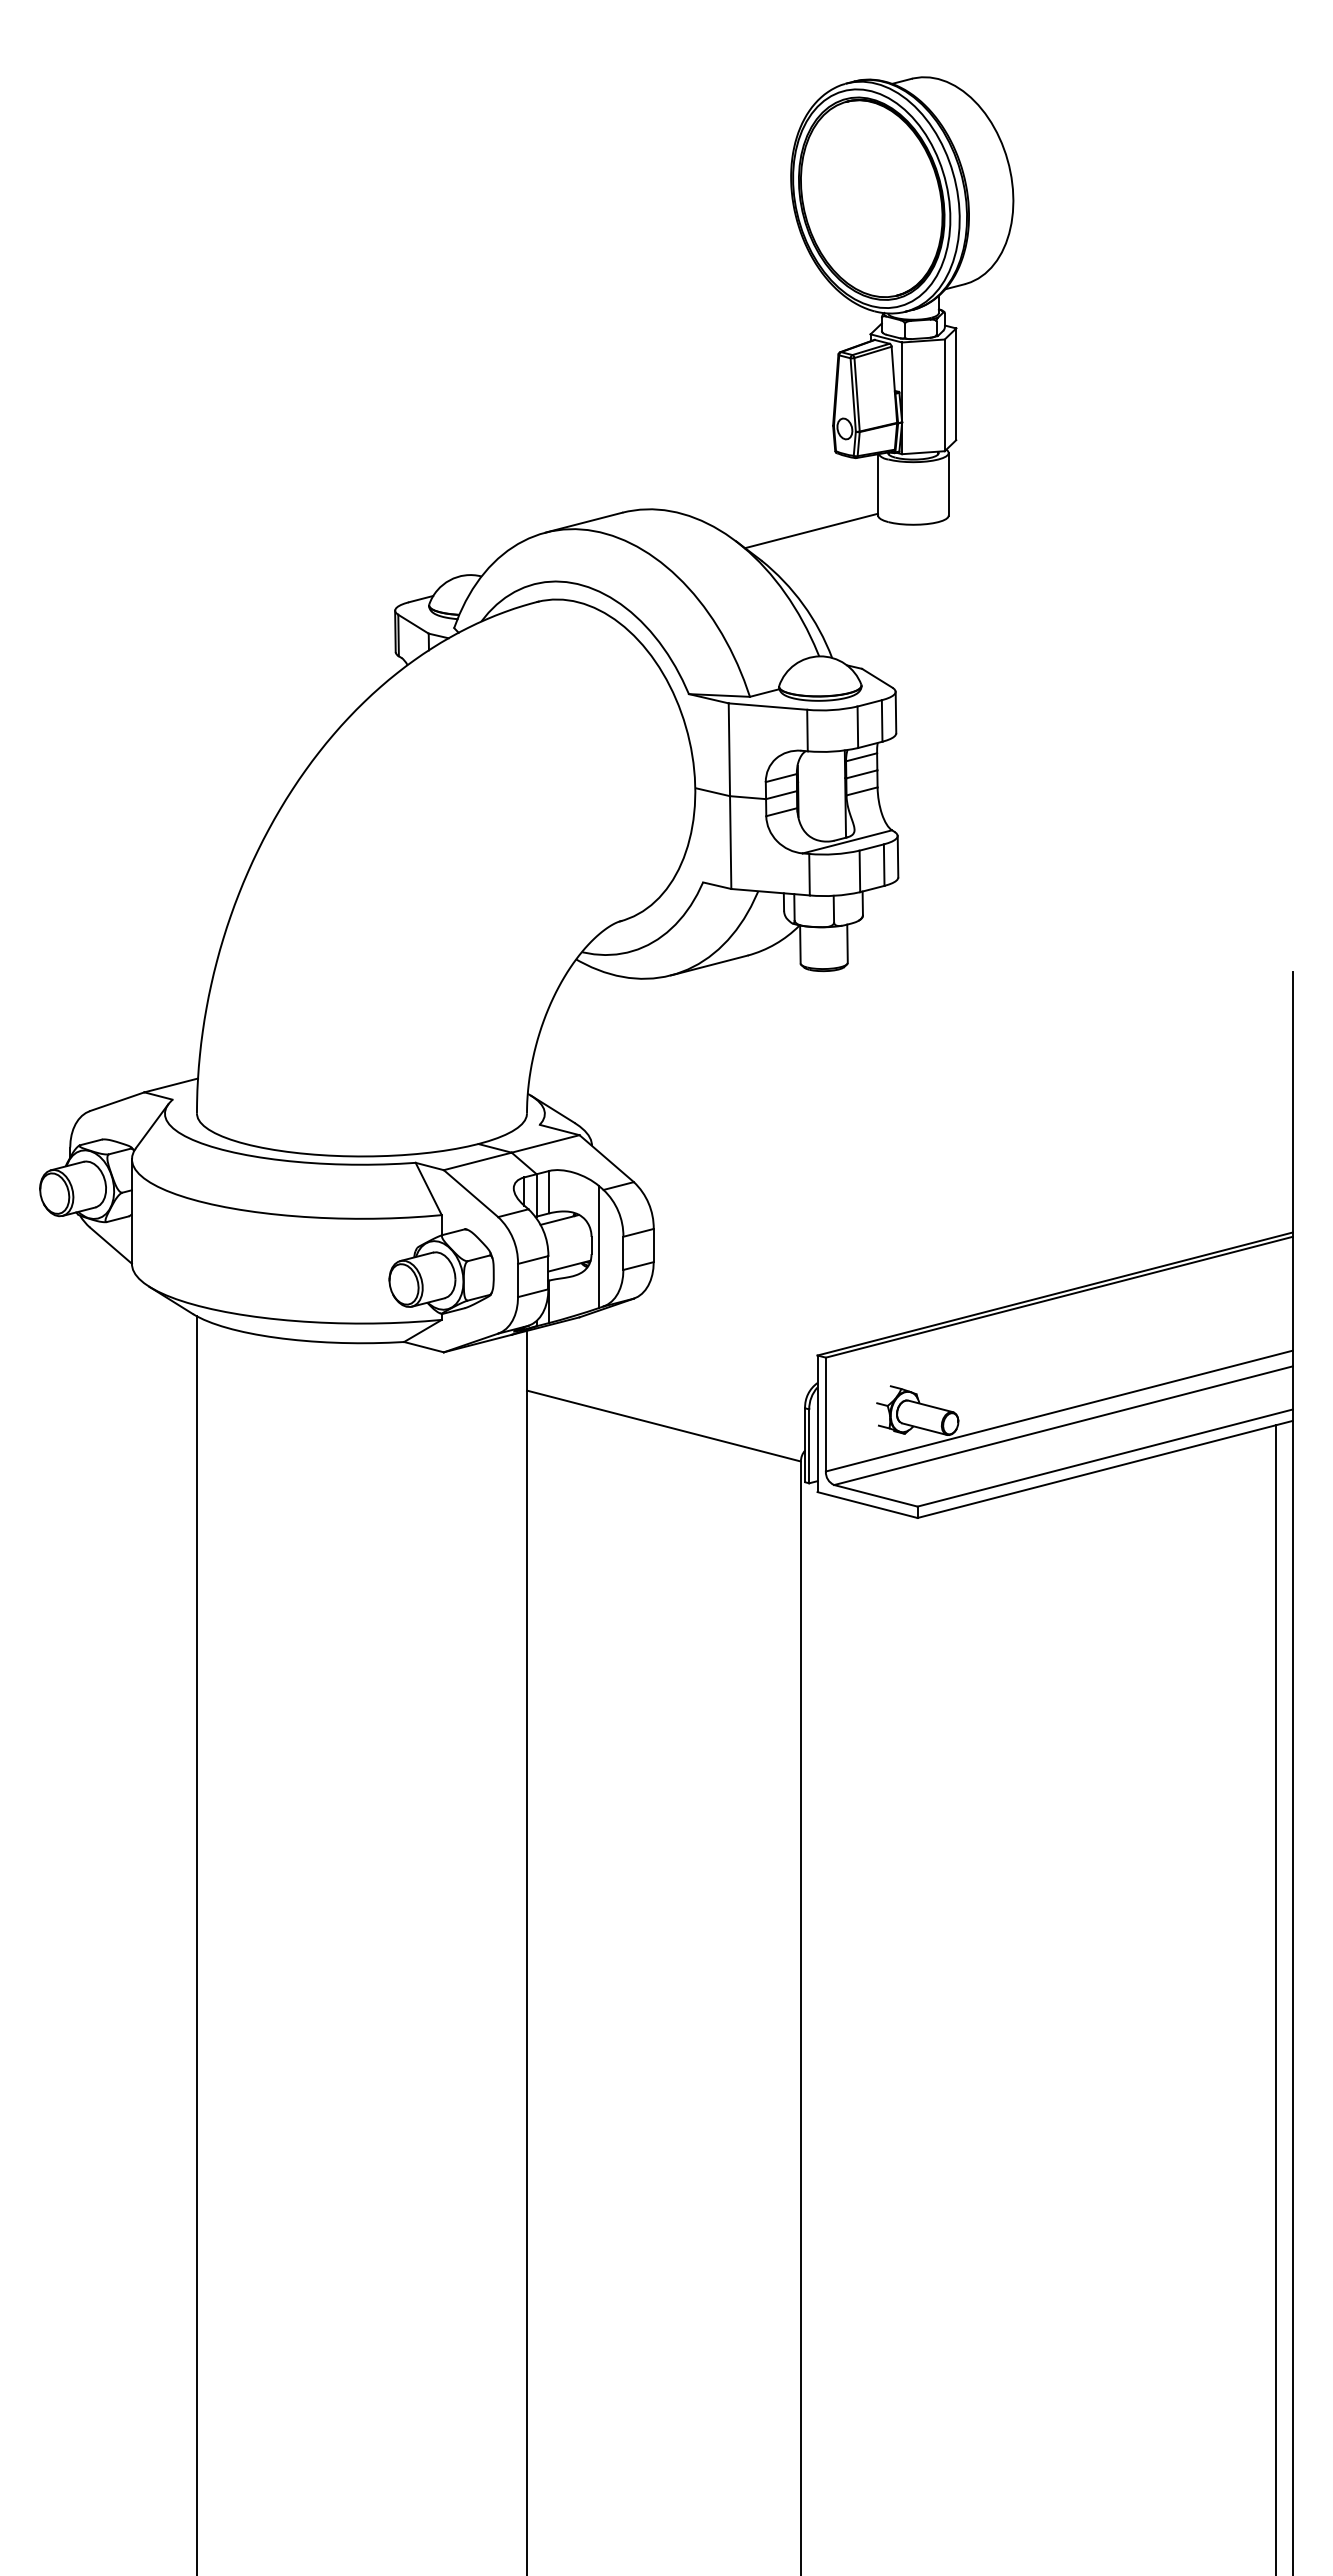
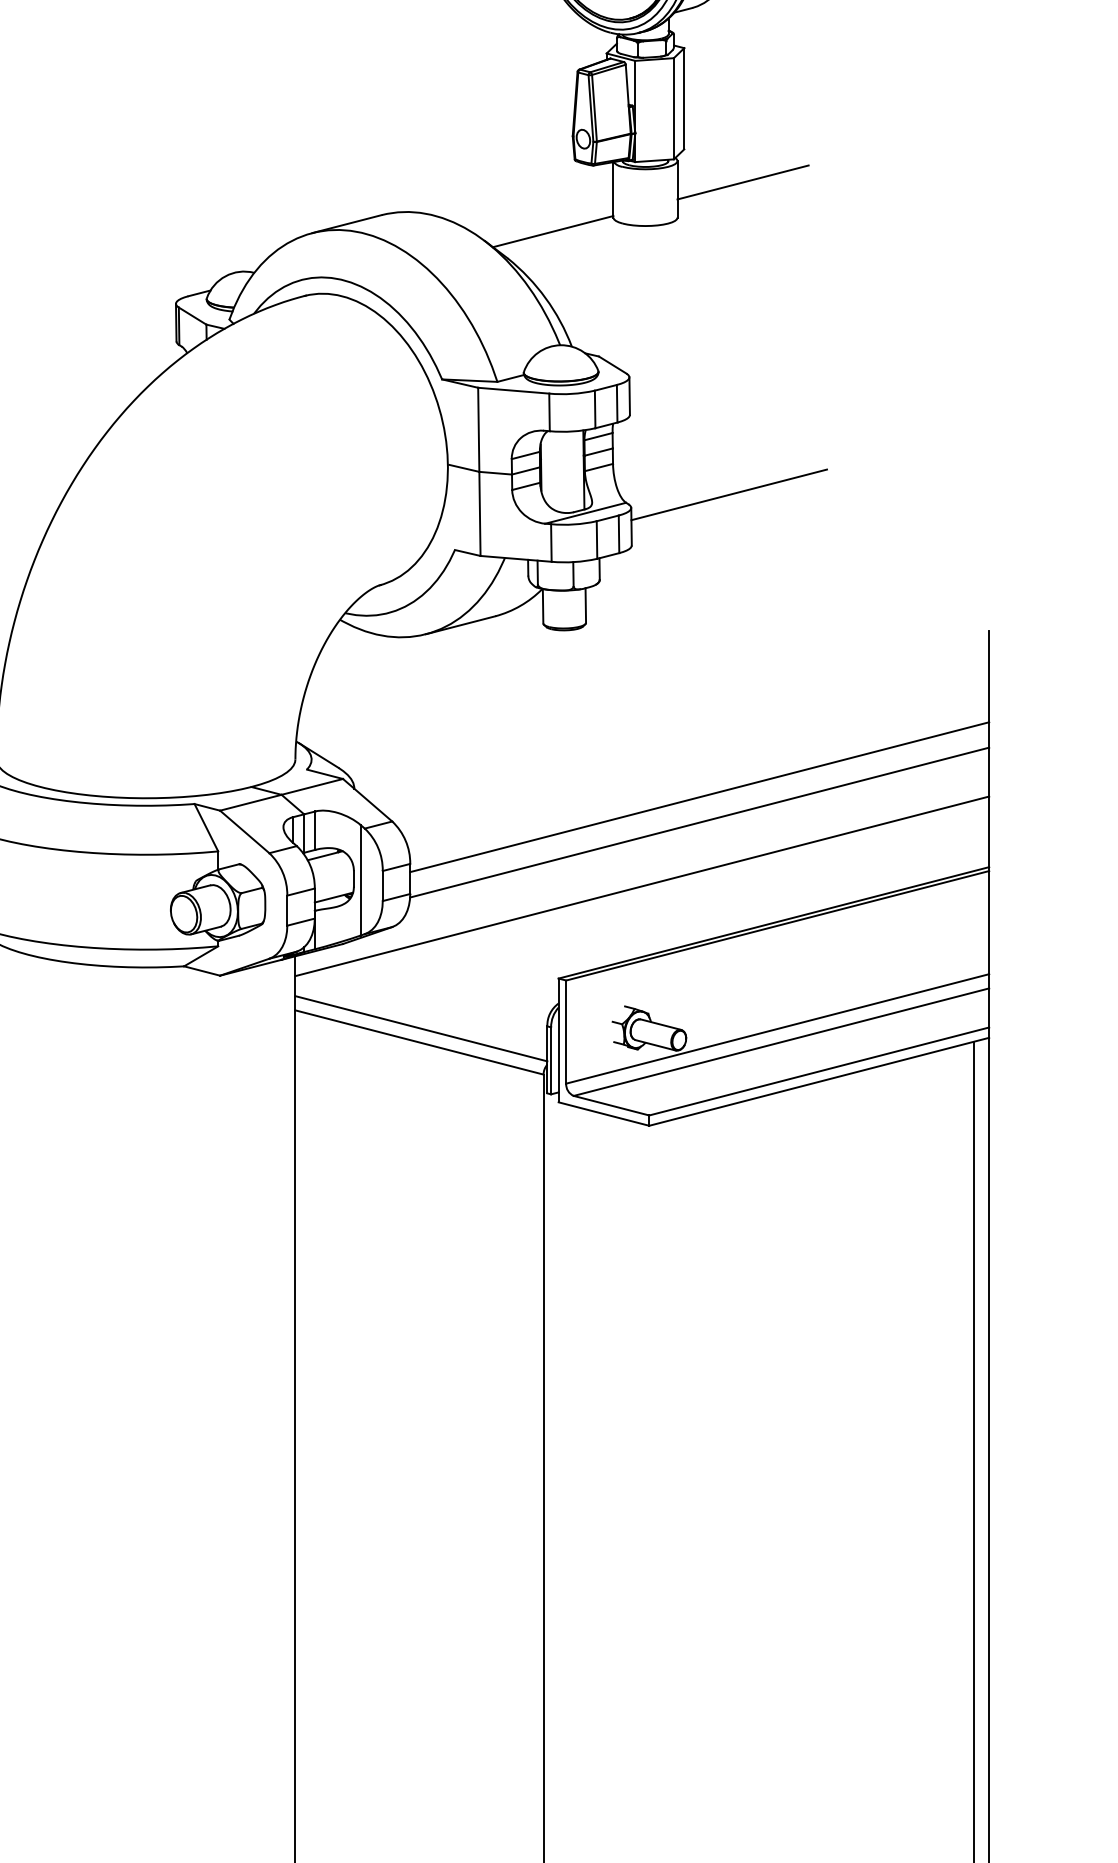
line: (1020, 476) -> (742, 182), added
line: (1005, 821) -> (728, 494), added
line: (972, 1154) -> (699, 796), added
line: (972, 1183) -> (699, 822), added
line: (909, 1253) -> (641, 886), added
line: (666, 1410) -> (421, 1028), added

